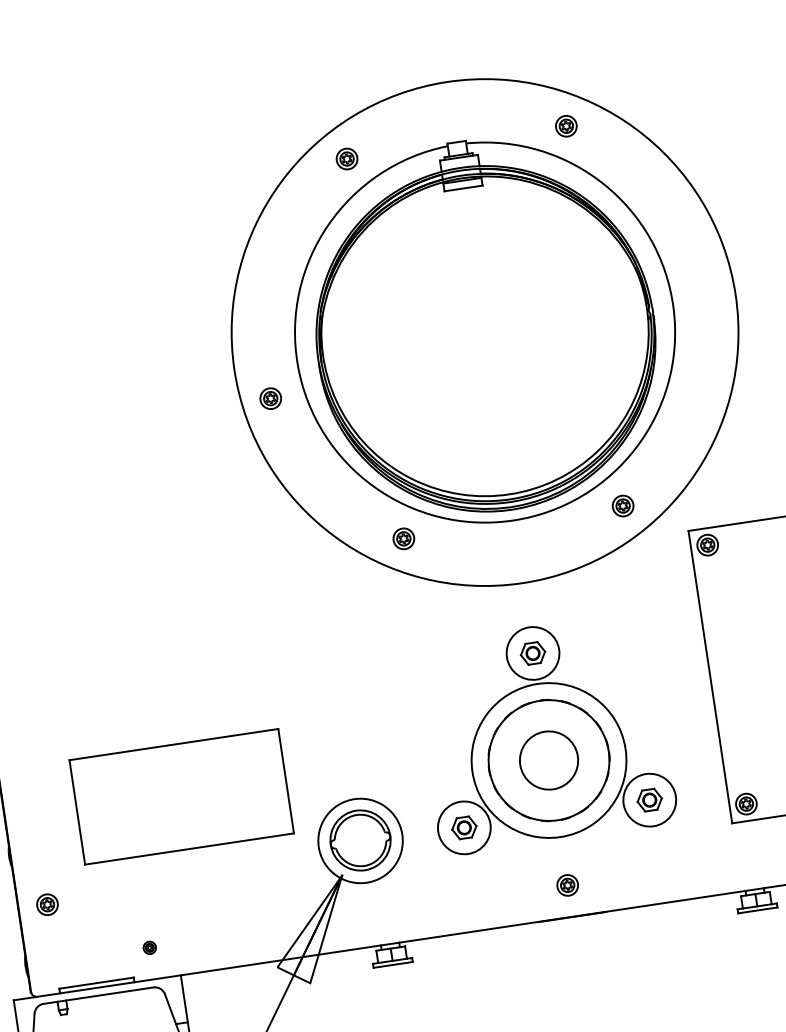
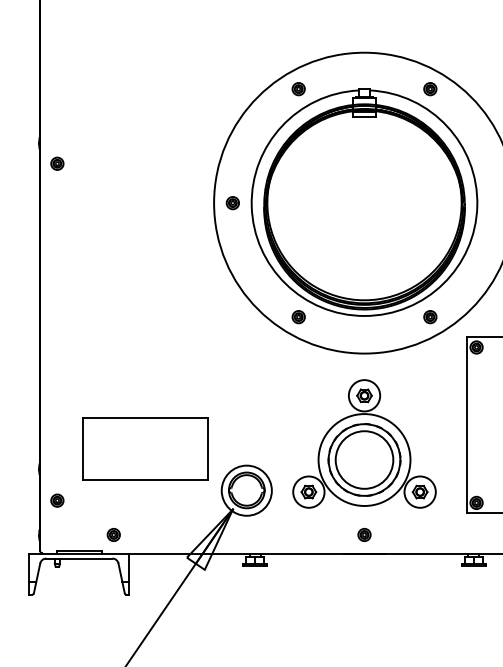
part: (270, 399) -> (232, 203), moved
circle: (548, 759) -> (364, 459), size x1.67
part: (149, 947) -> (113, 534), size x1.67

